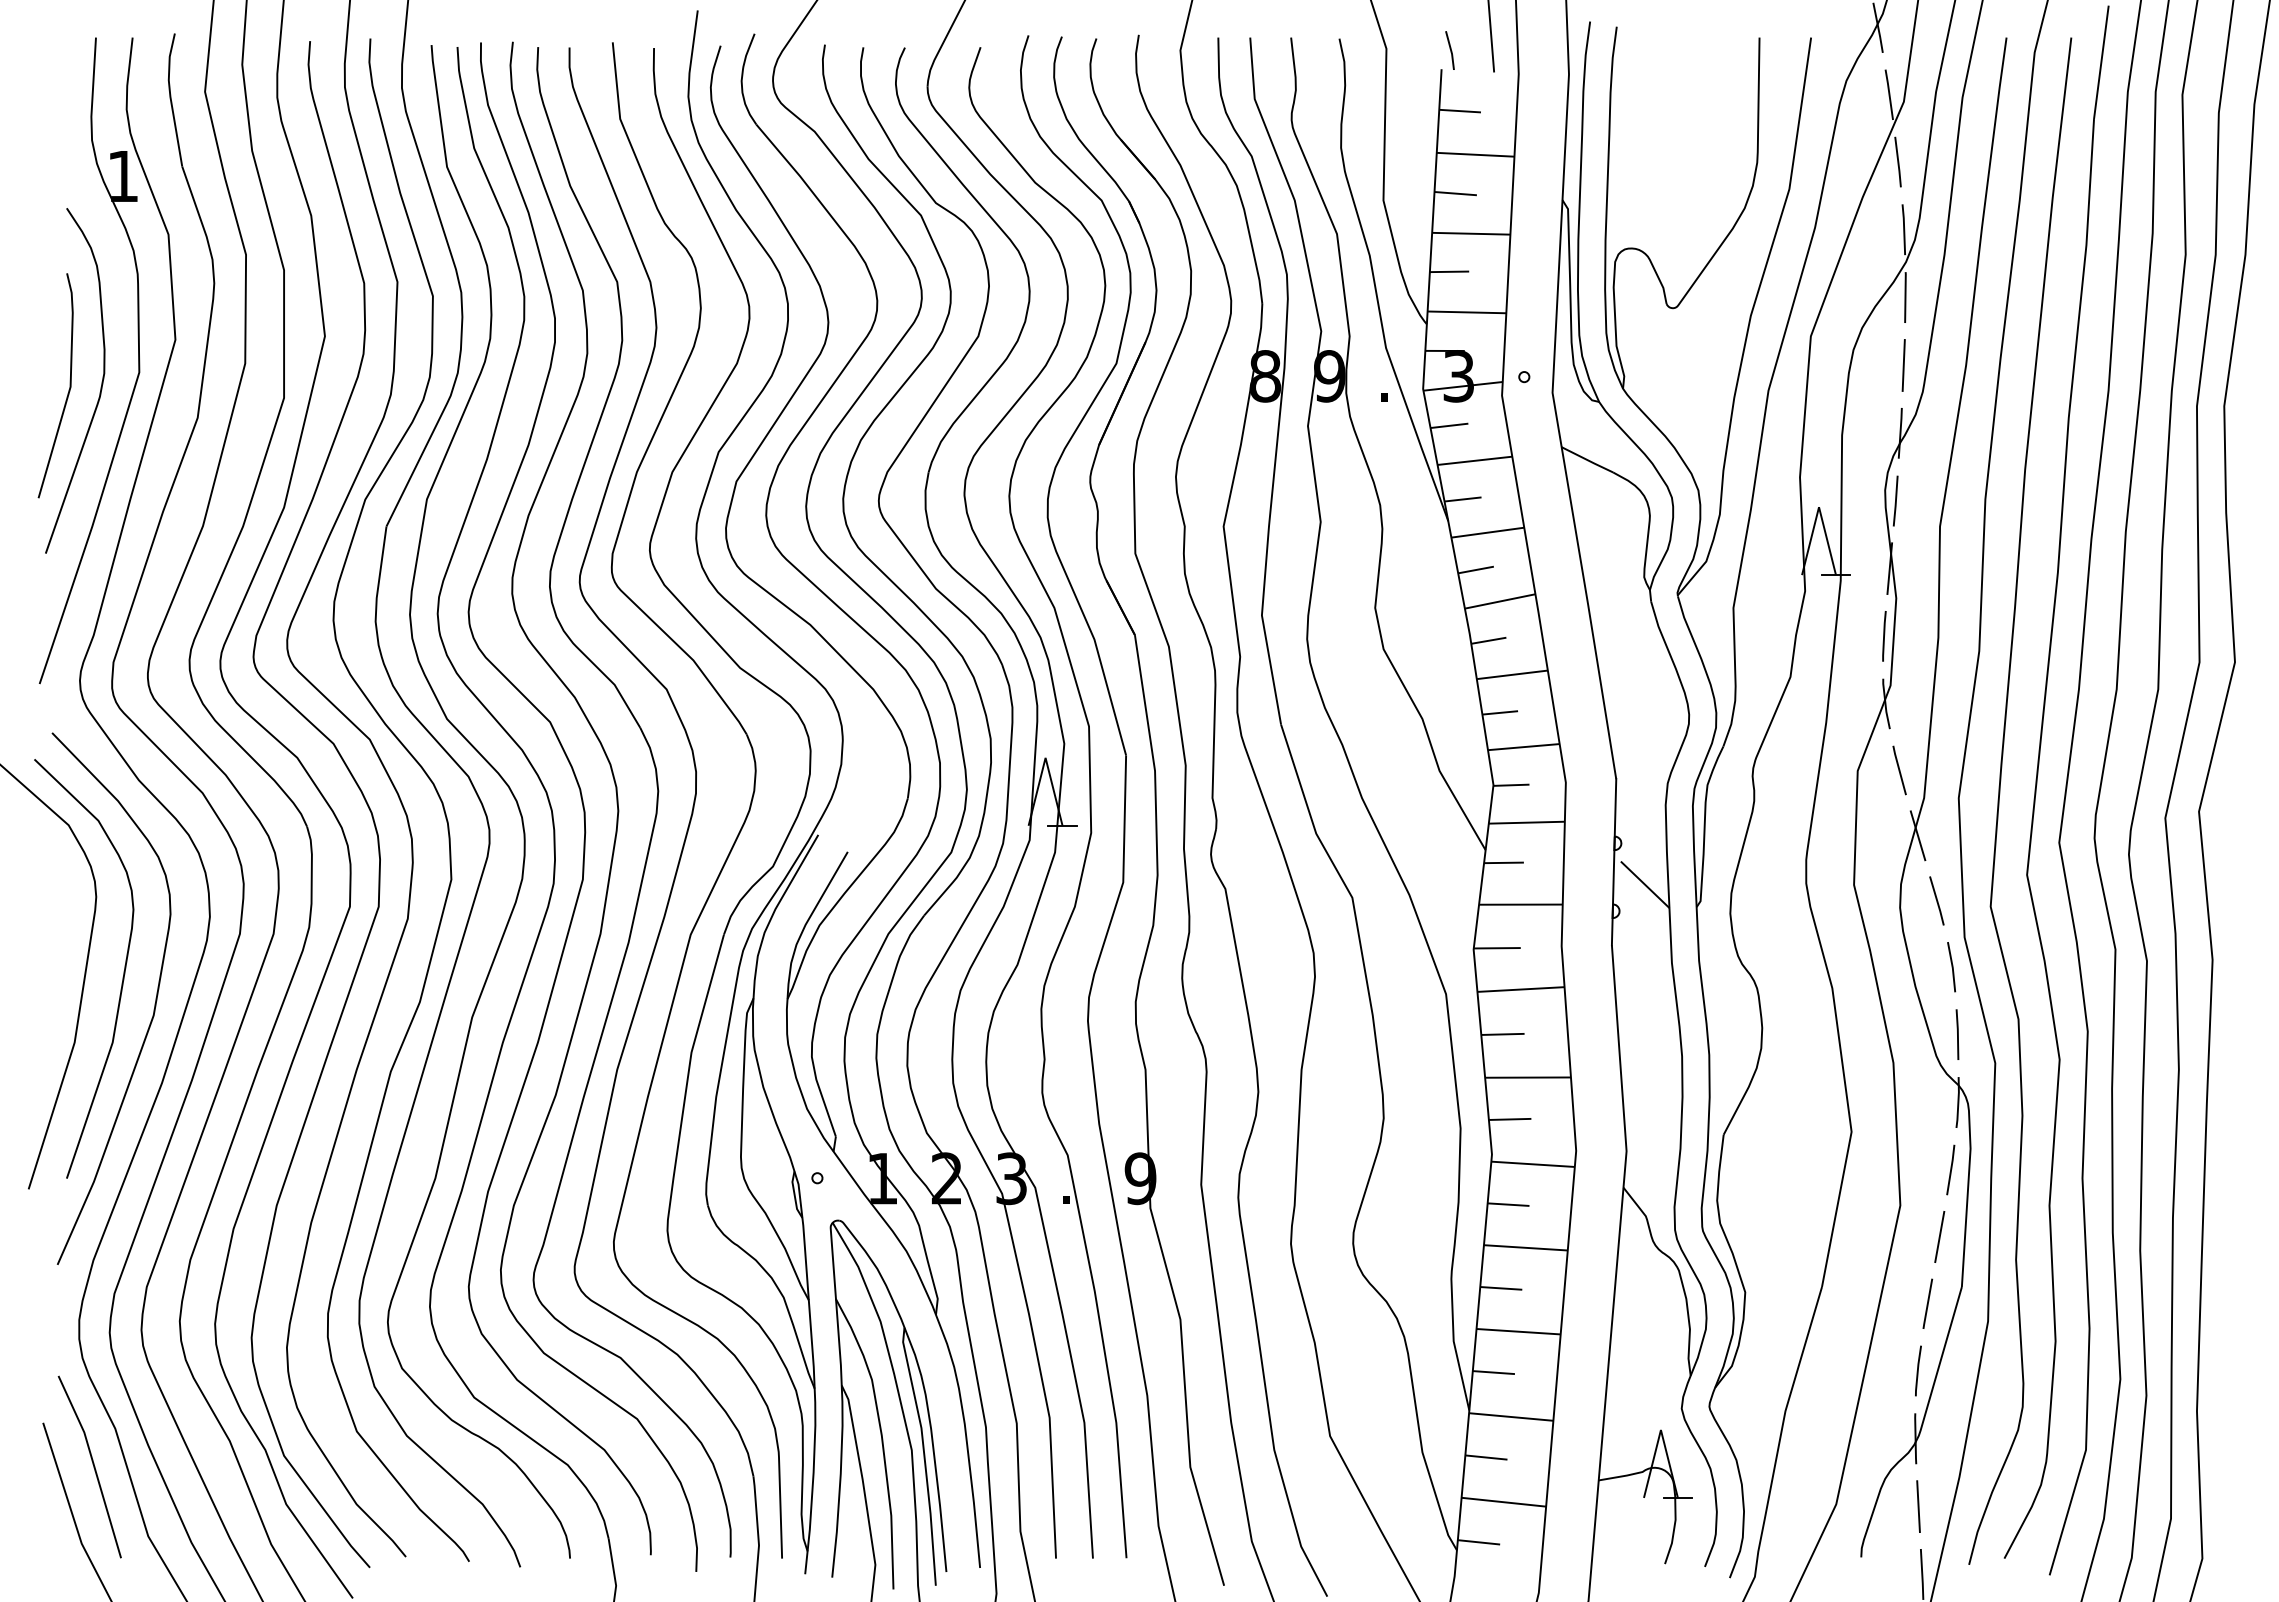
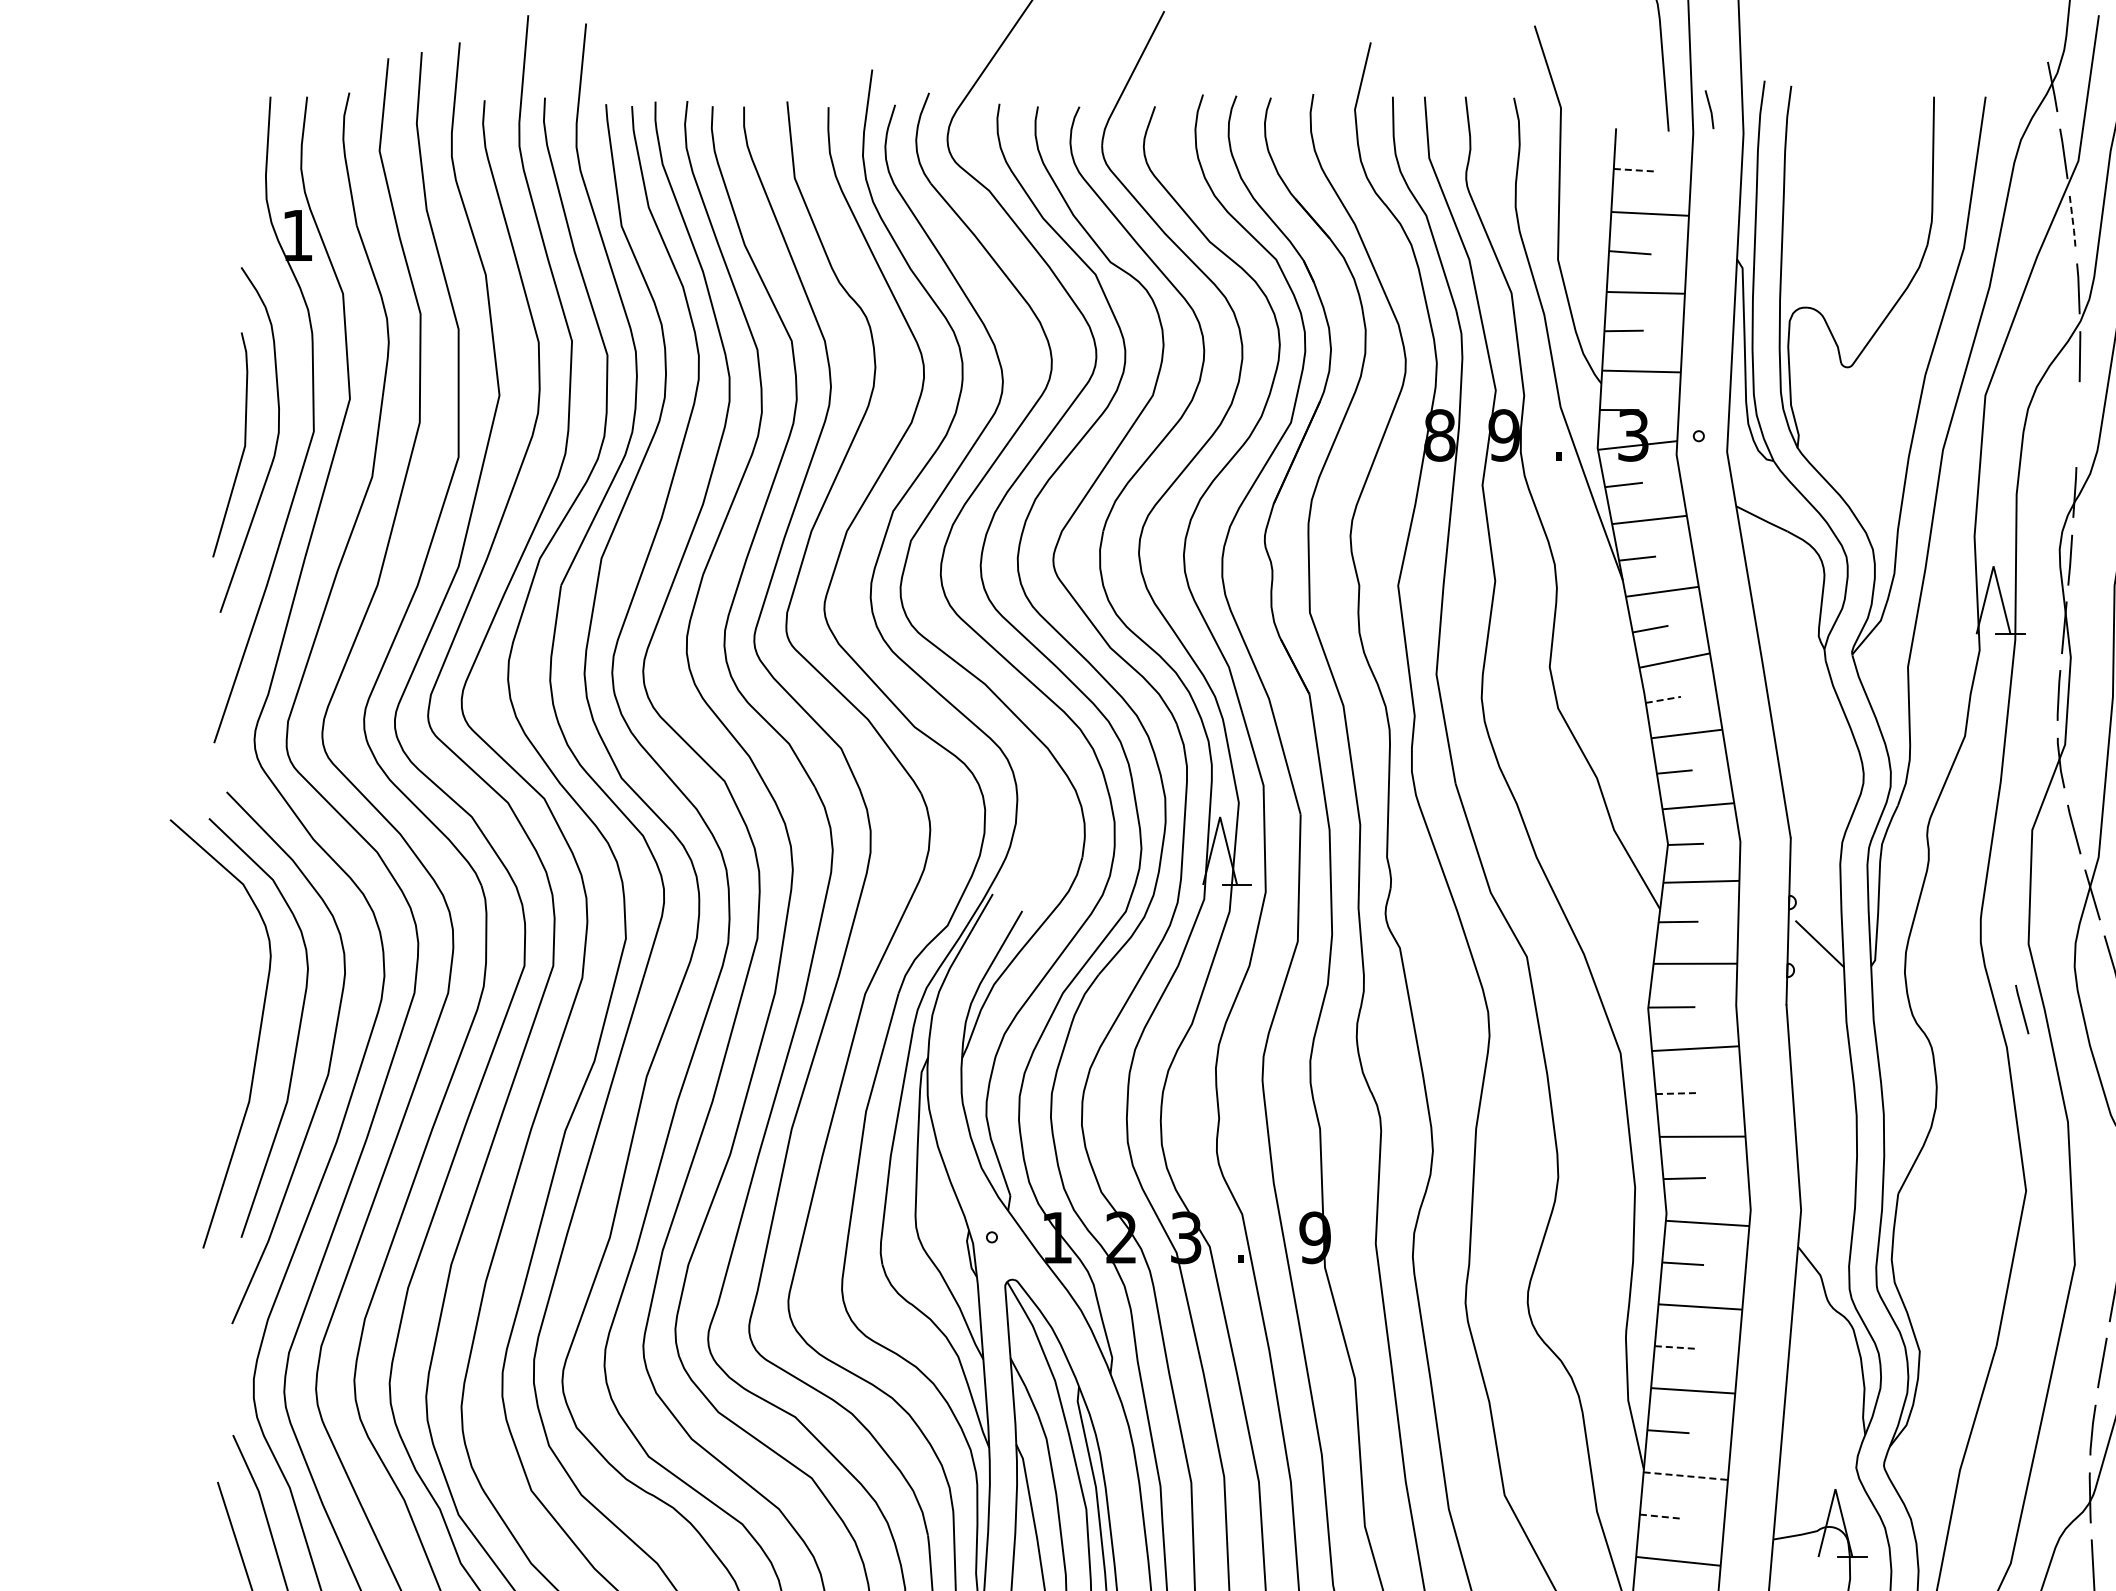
line: (1449, 49) -> (1709, 108), moved
line: (1460, 111) -> (1635, 170), solid -> dashed
line: (1898, 163) -> (2073, 222), solid -> dashed
line: (1903, 365) -> (2078, 424), removed
line: (1488, 640) -> (1663, 699), solid -> dashed
line: (1847, 950) -> (2022, 1009), added
line: (1502, 1034) -> (1677, 1093), solid -> dashed
line: (1501, 1288) -> (1676, 1347), solid -> dashed
line: (1511, 1417) -> (1686, 1476), solid -> dashed
line: (1486, 1457) -> (1661, 1516), solid -> dashed

